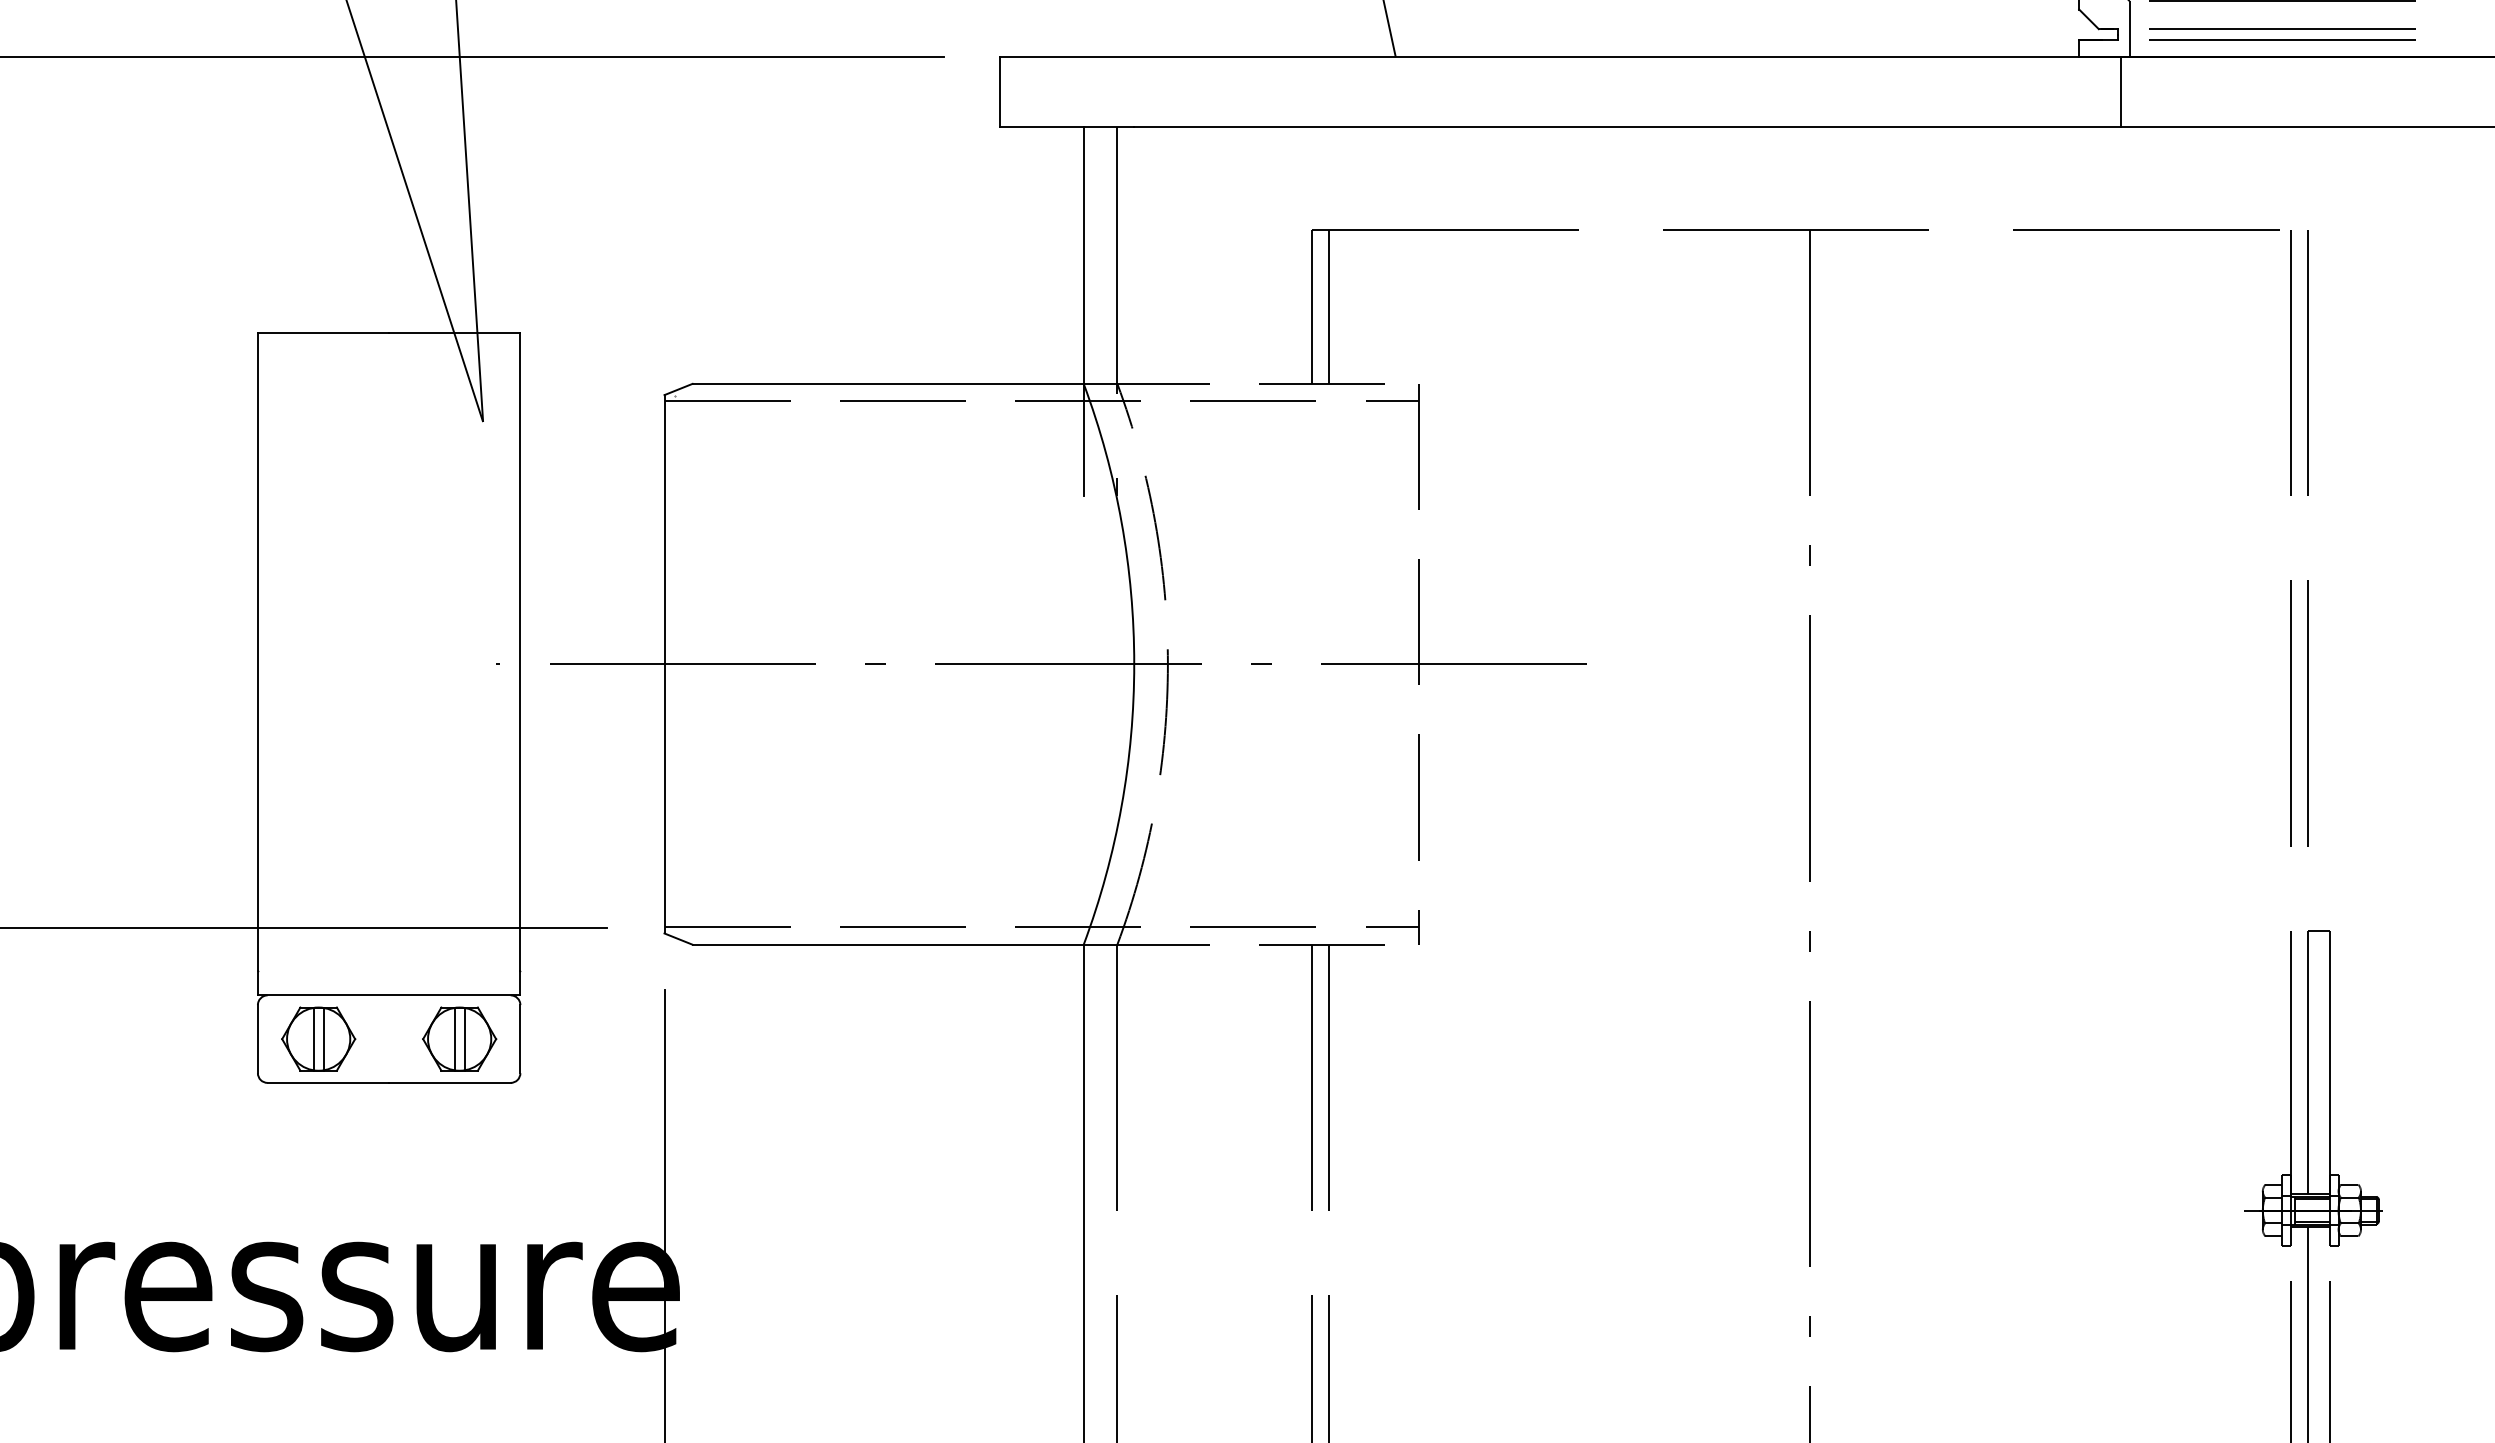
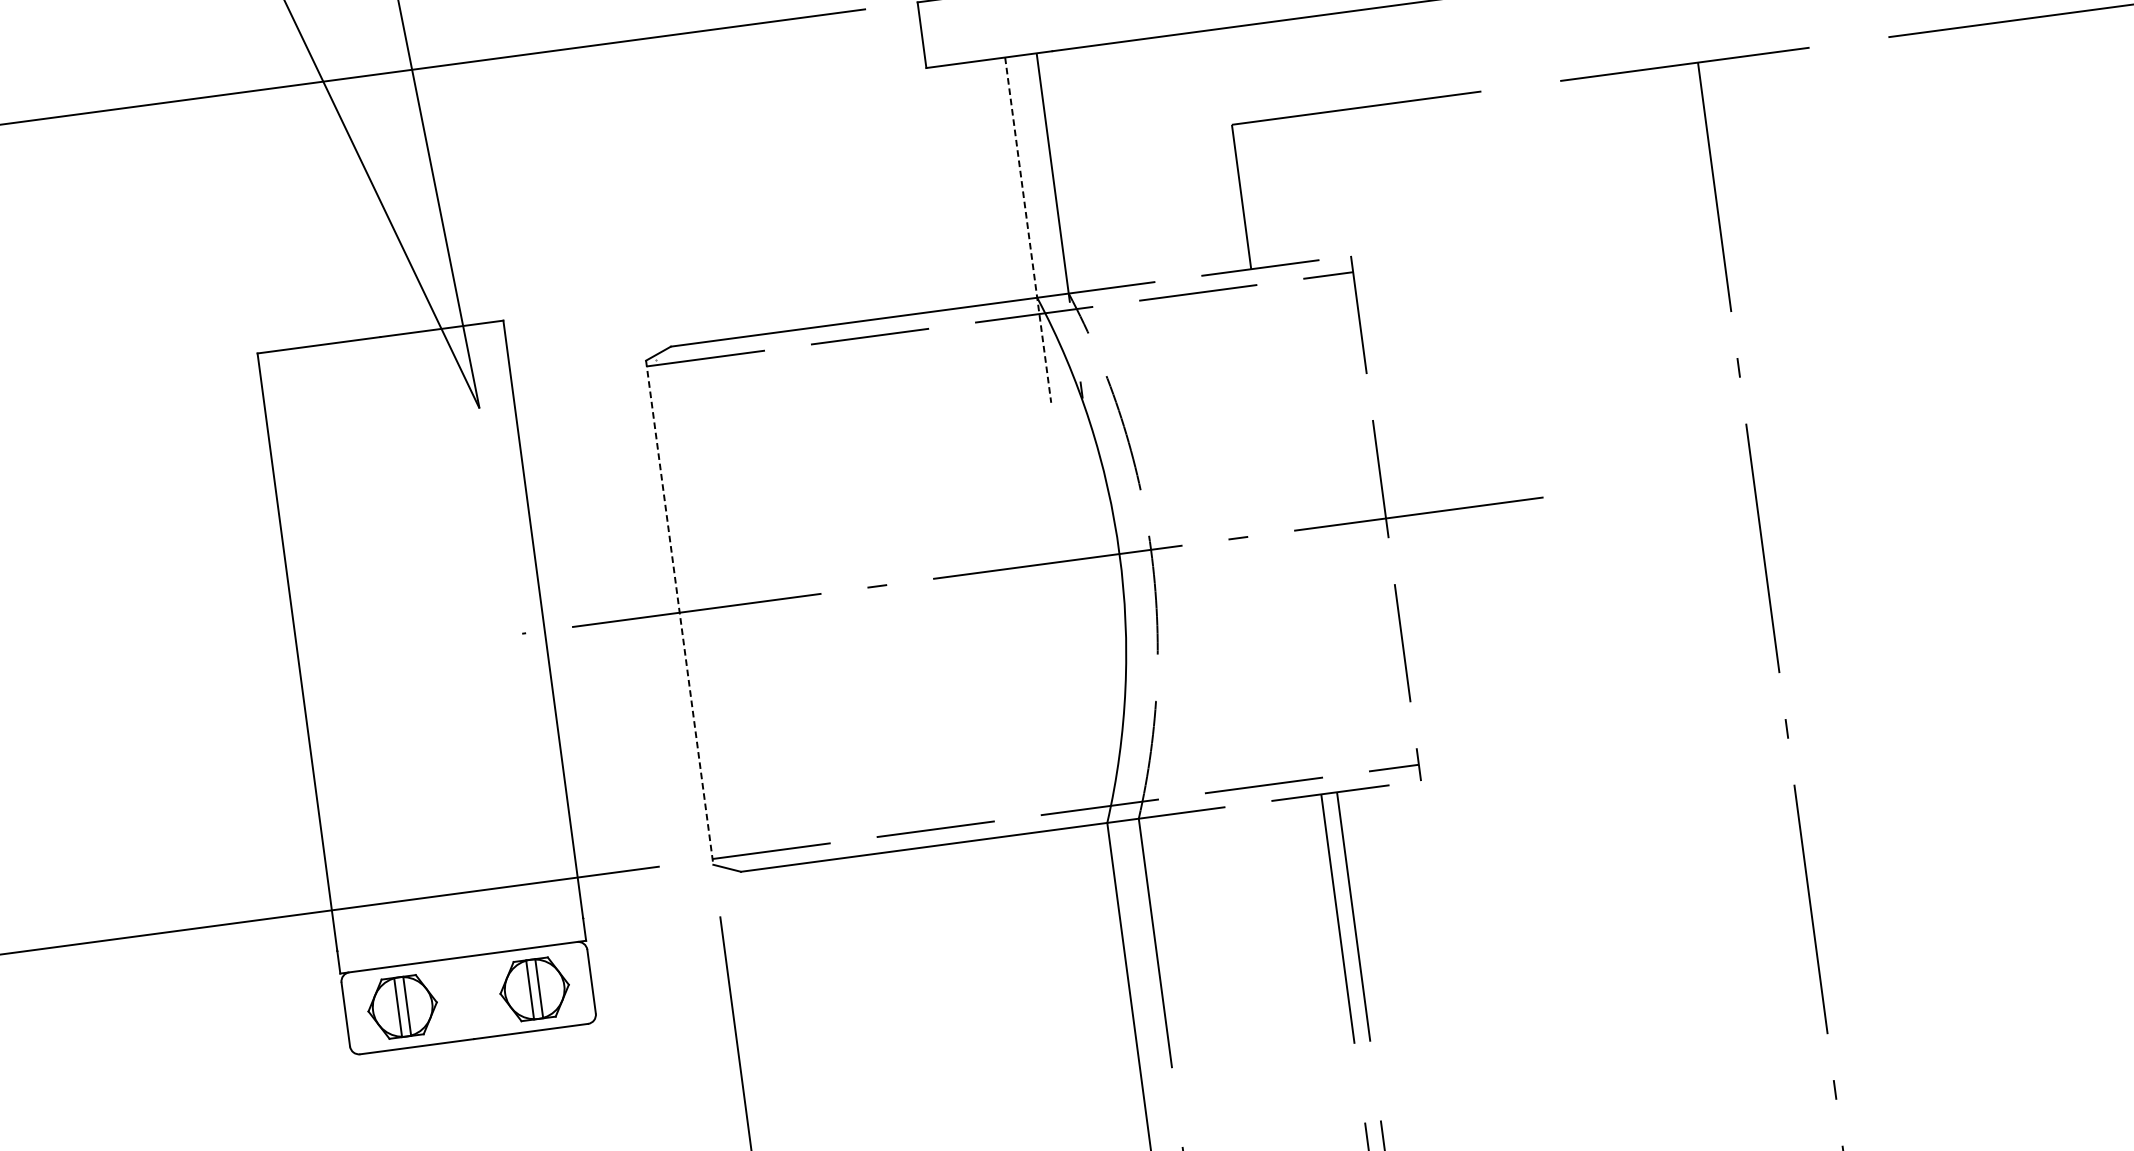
line: (1329, 306) -> (1257, 194), removed
line: (1083, 312) -> (1028, 230), solid -> dashed
line: (664, 664) -> (679, 612), solid -> dashed

